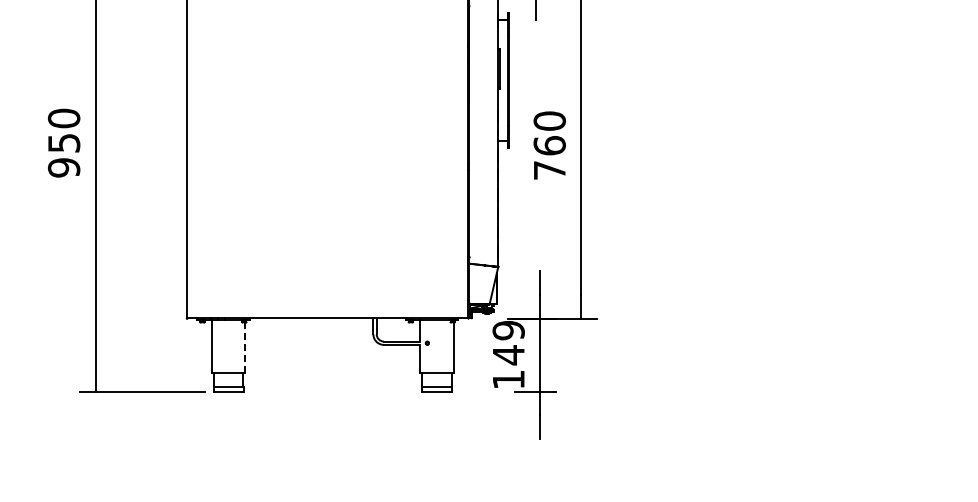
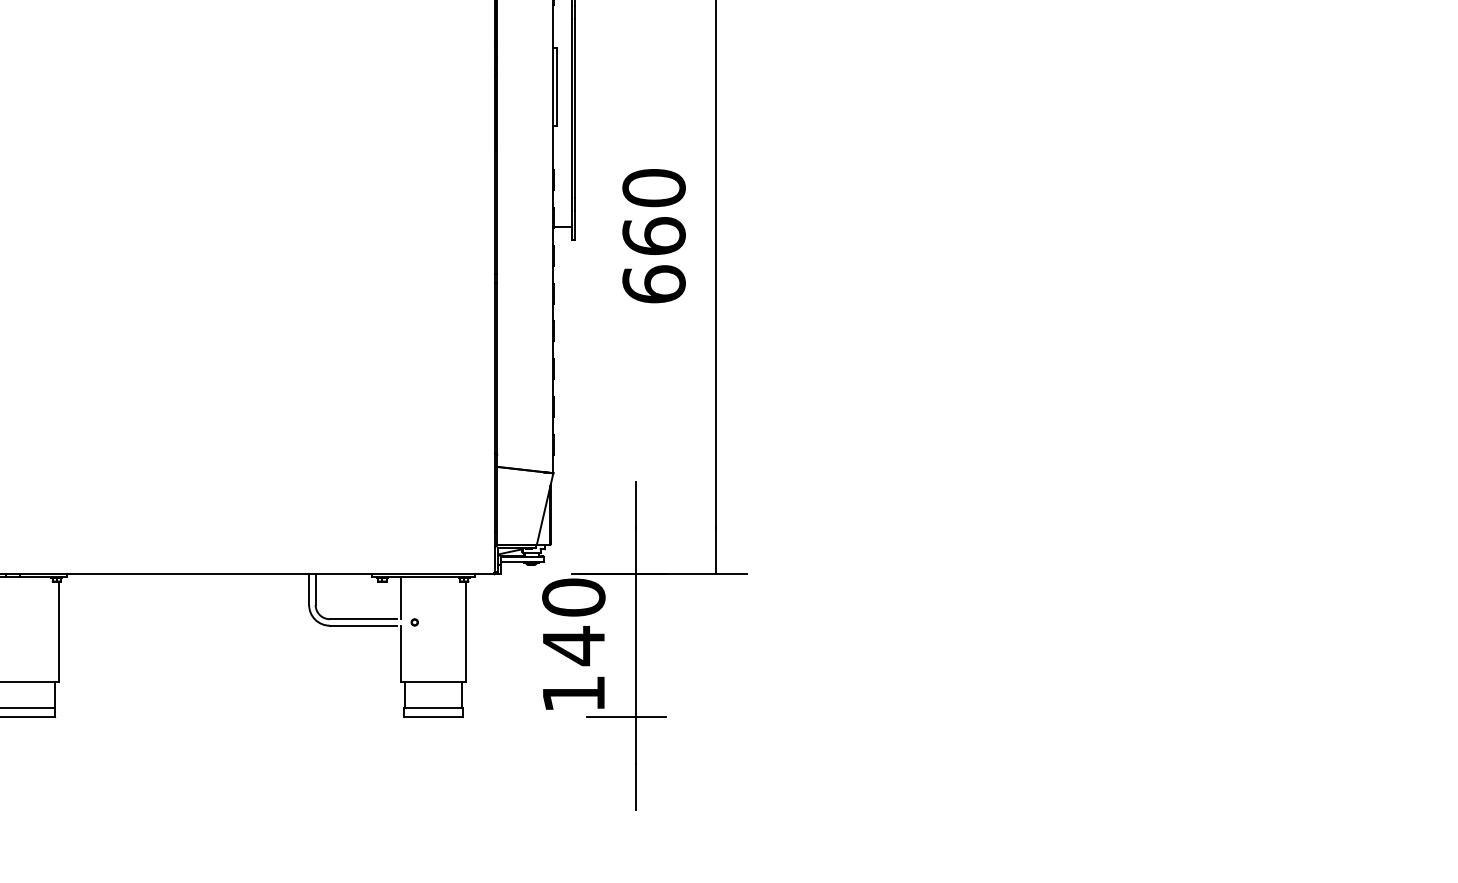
text: (549, 169) -> (653, 282), 760 -> 660
text: (508, 330) -> (573, 597), 149 -> 140
line: (245, 347) -> (59, 630), dashed -> solid

